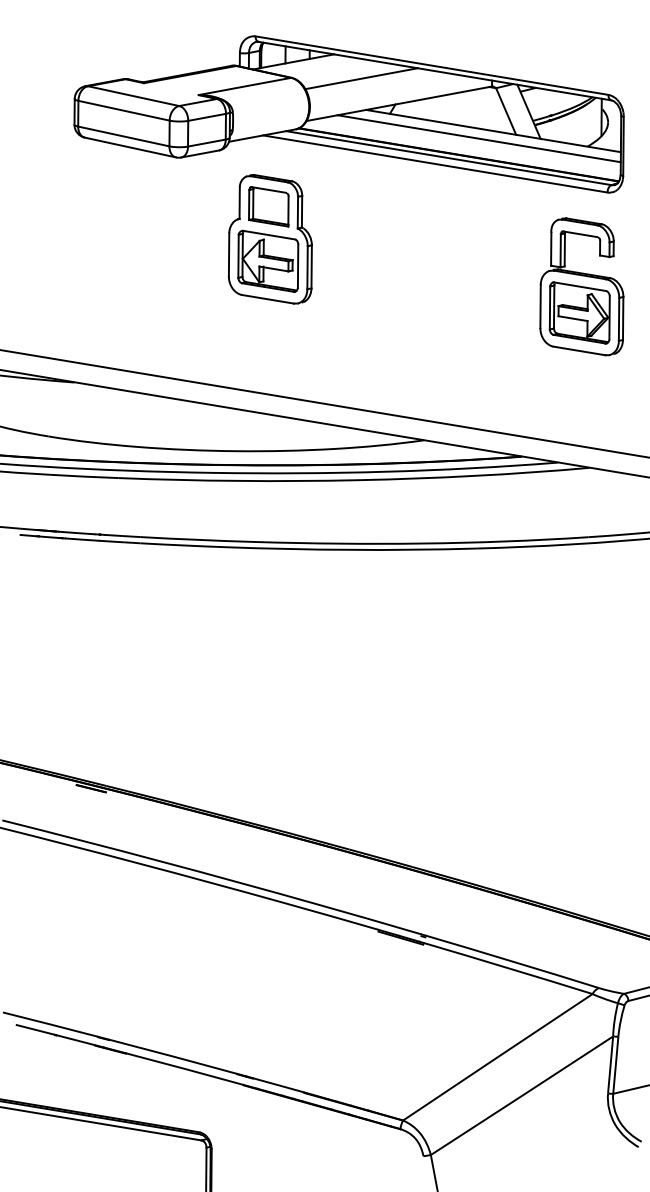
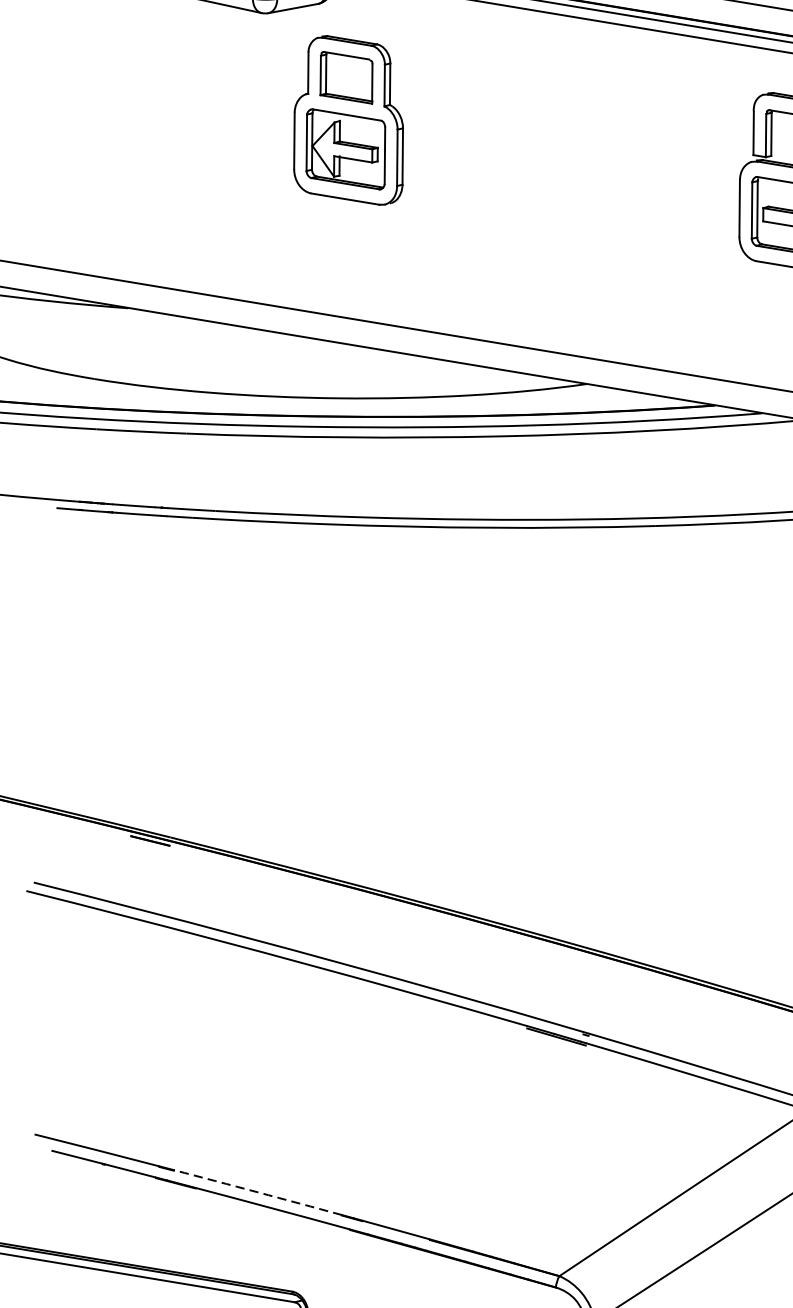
part: (270, 239) -> (348, 120), moved
arc: (173, 1056) -> (258, 1192), solid -> dashed

